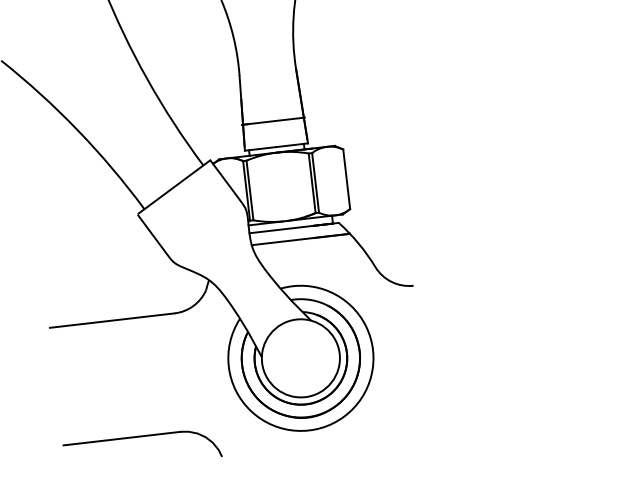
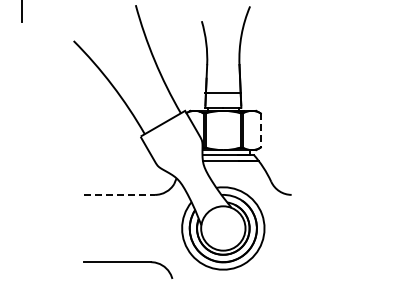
line: (346, 179) -> (260, 130), solid -> dashed
line: (112, 319) -> (119, 194), solid -> dashed

